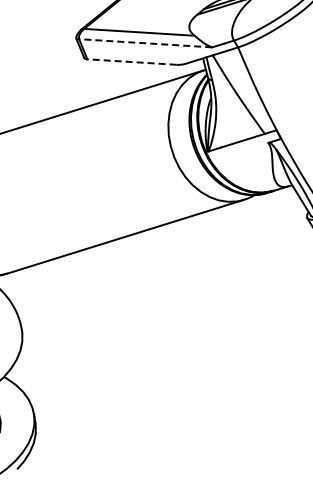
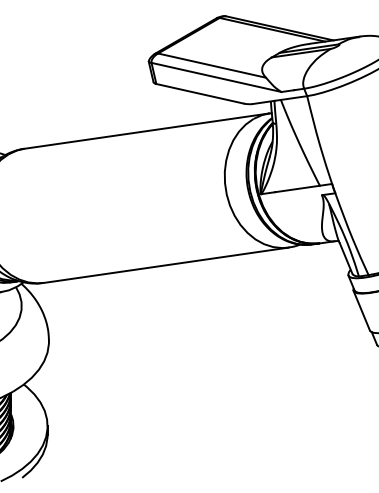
line: (145, 43) -> (216, 77), dashed -> solid
line: (131, 61) -> (199, 93), dashed -> solid

